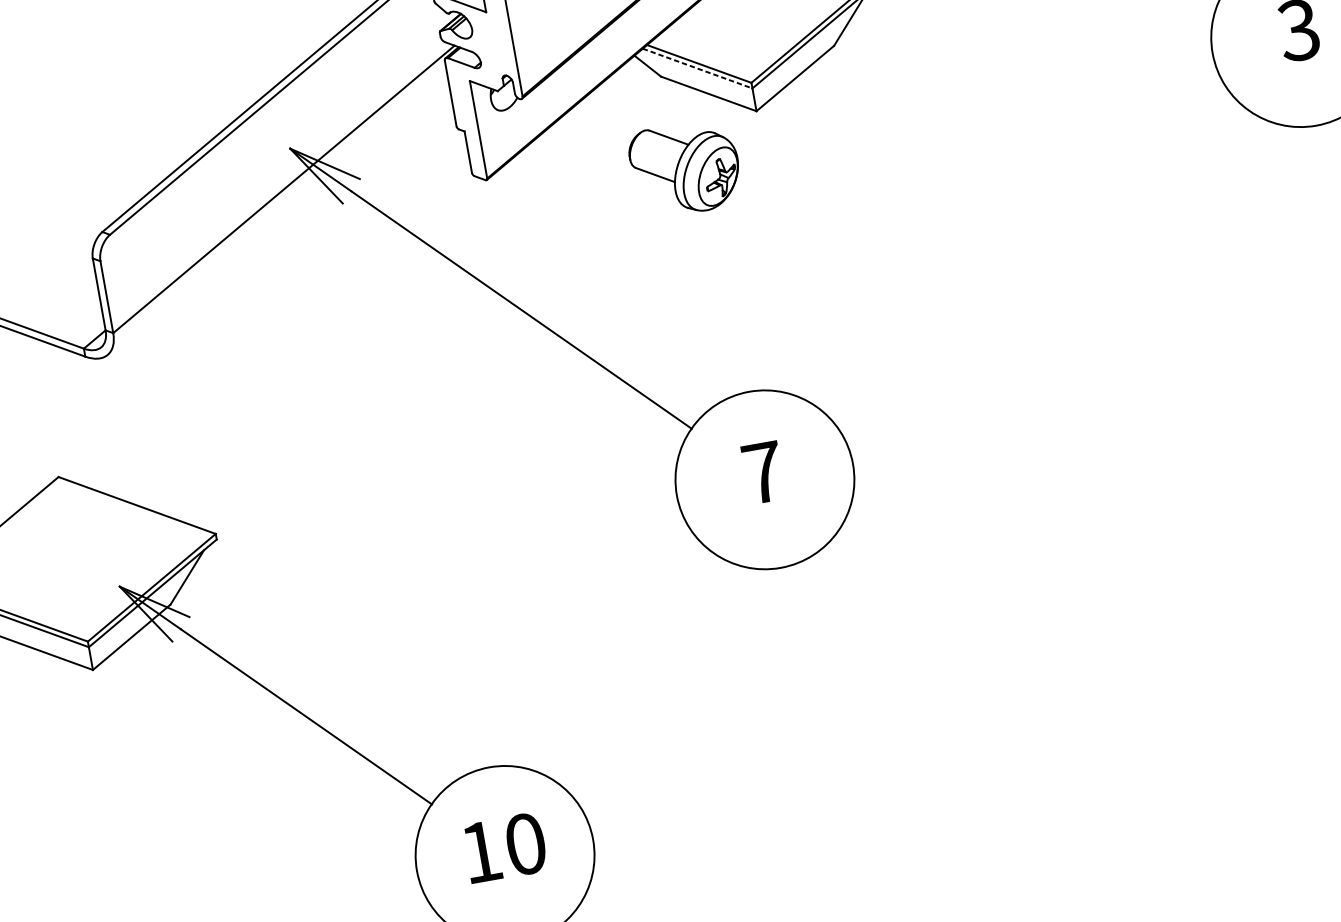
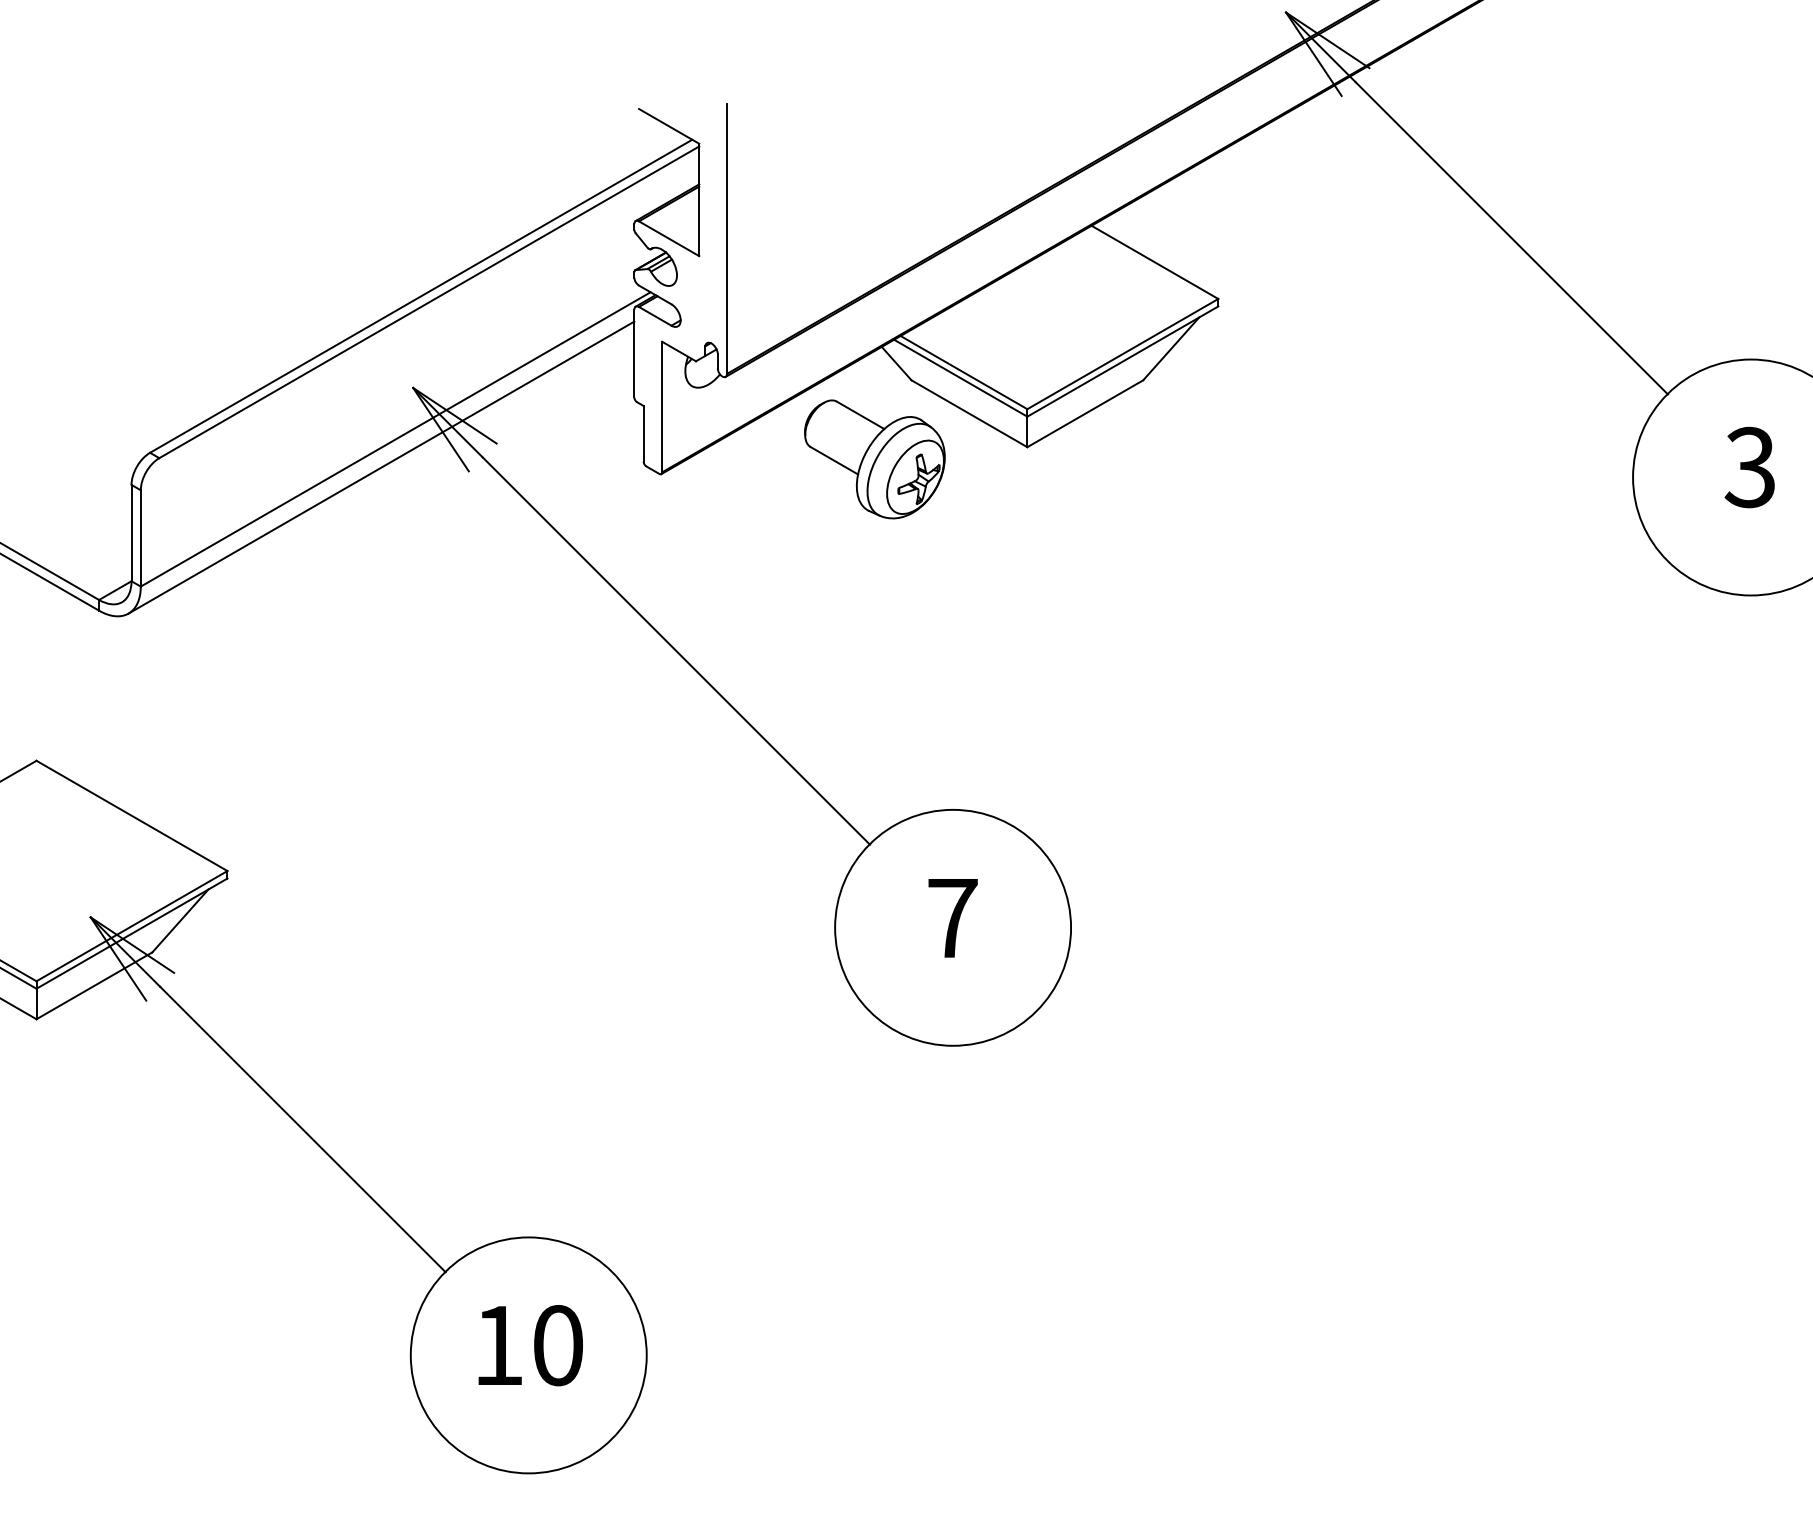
line: (697, 68) -> (960, 378), dashed -> solid
part: (685, 168) -> (874, 459), moved
line: (277, 212) -> (381, 467), added

